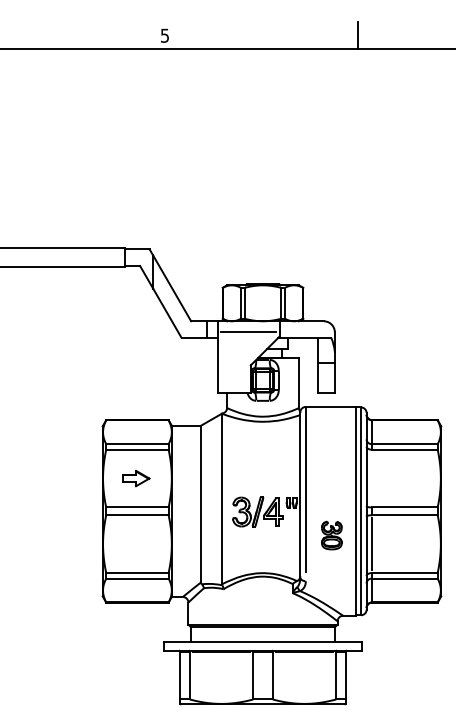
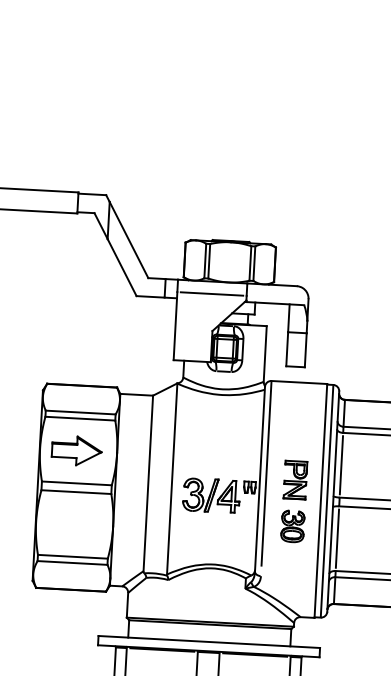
part: (136, 478) -> (77, 450), size x1.67
line: (372, 478) -> (341, 465), added
part: (331, 493) -> (295, 479), added

